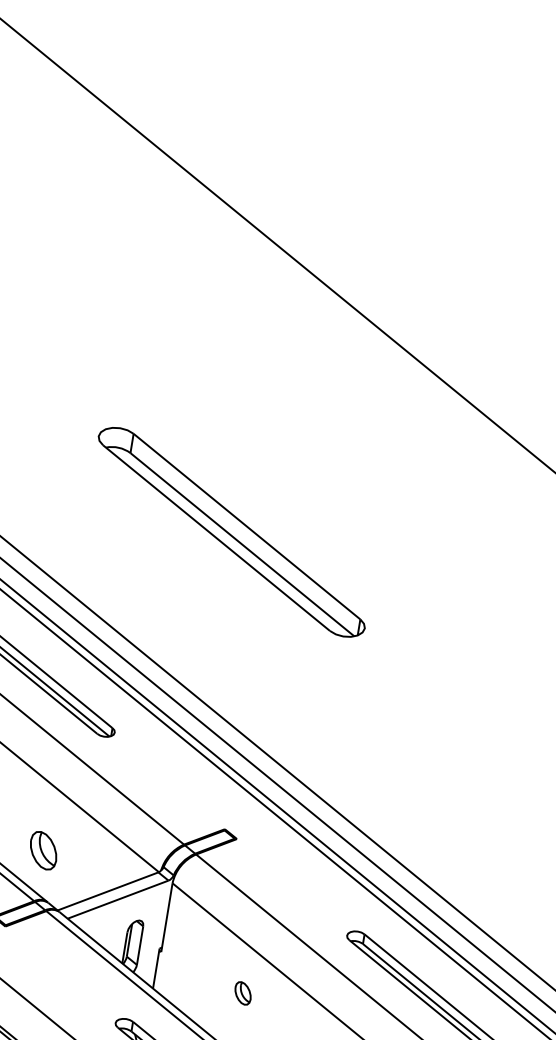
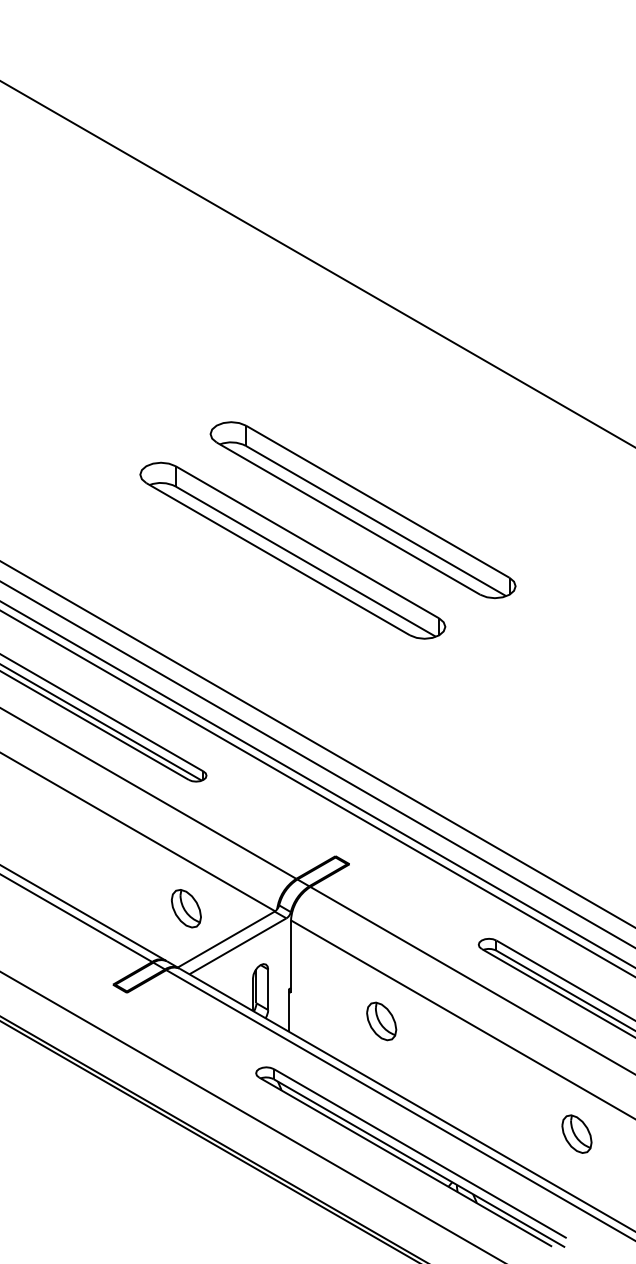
part: (304, 504) -> (362, 510), added
part: (42, 850) -> (185, 908), moved
part: (242, 993) -> (381, 1021), size x1.67

